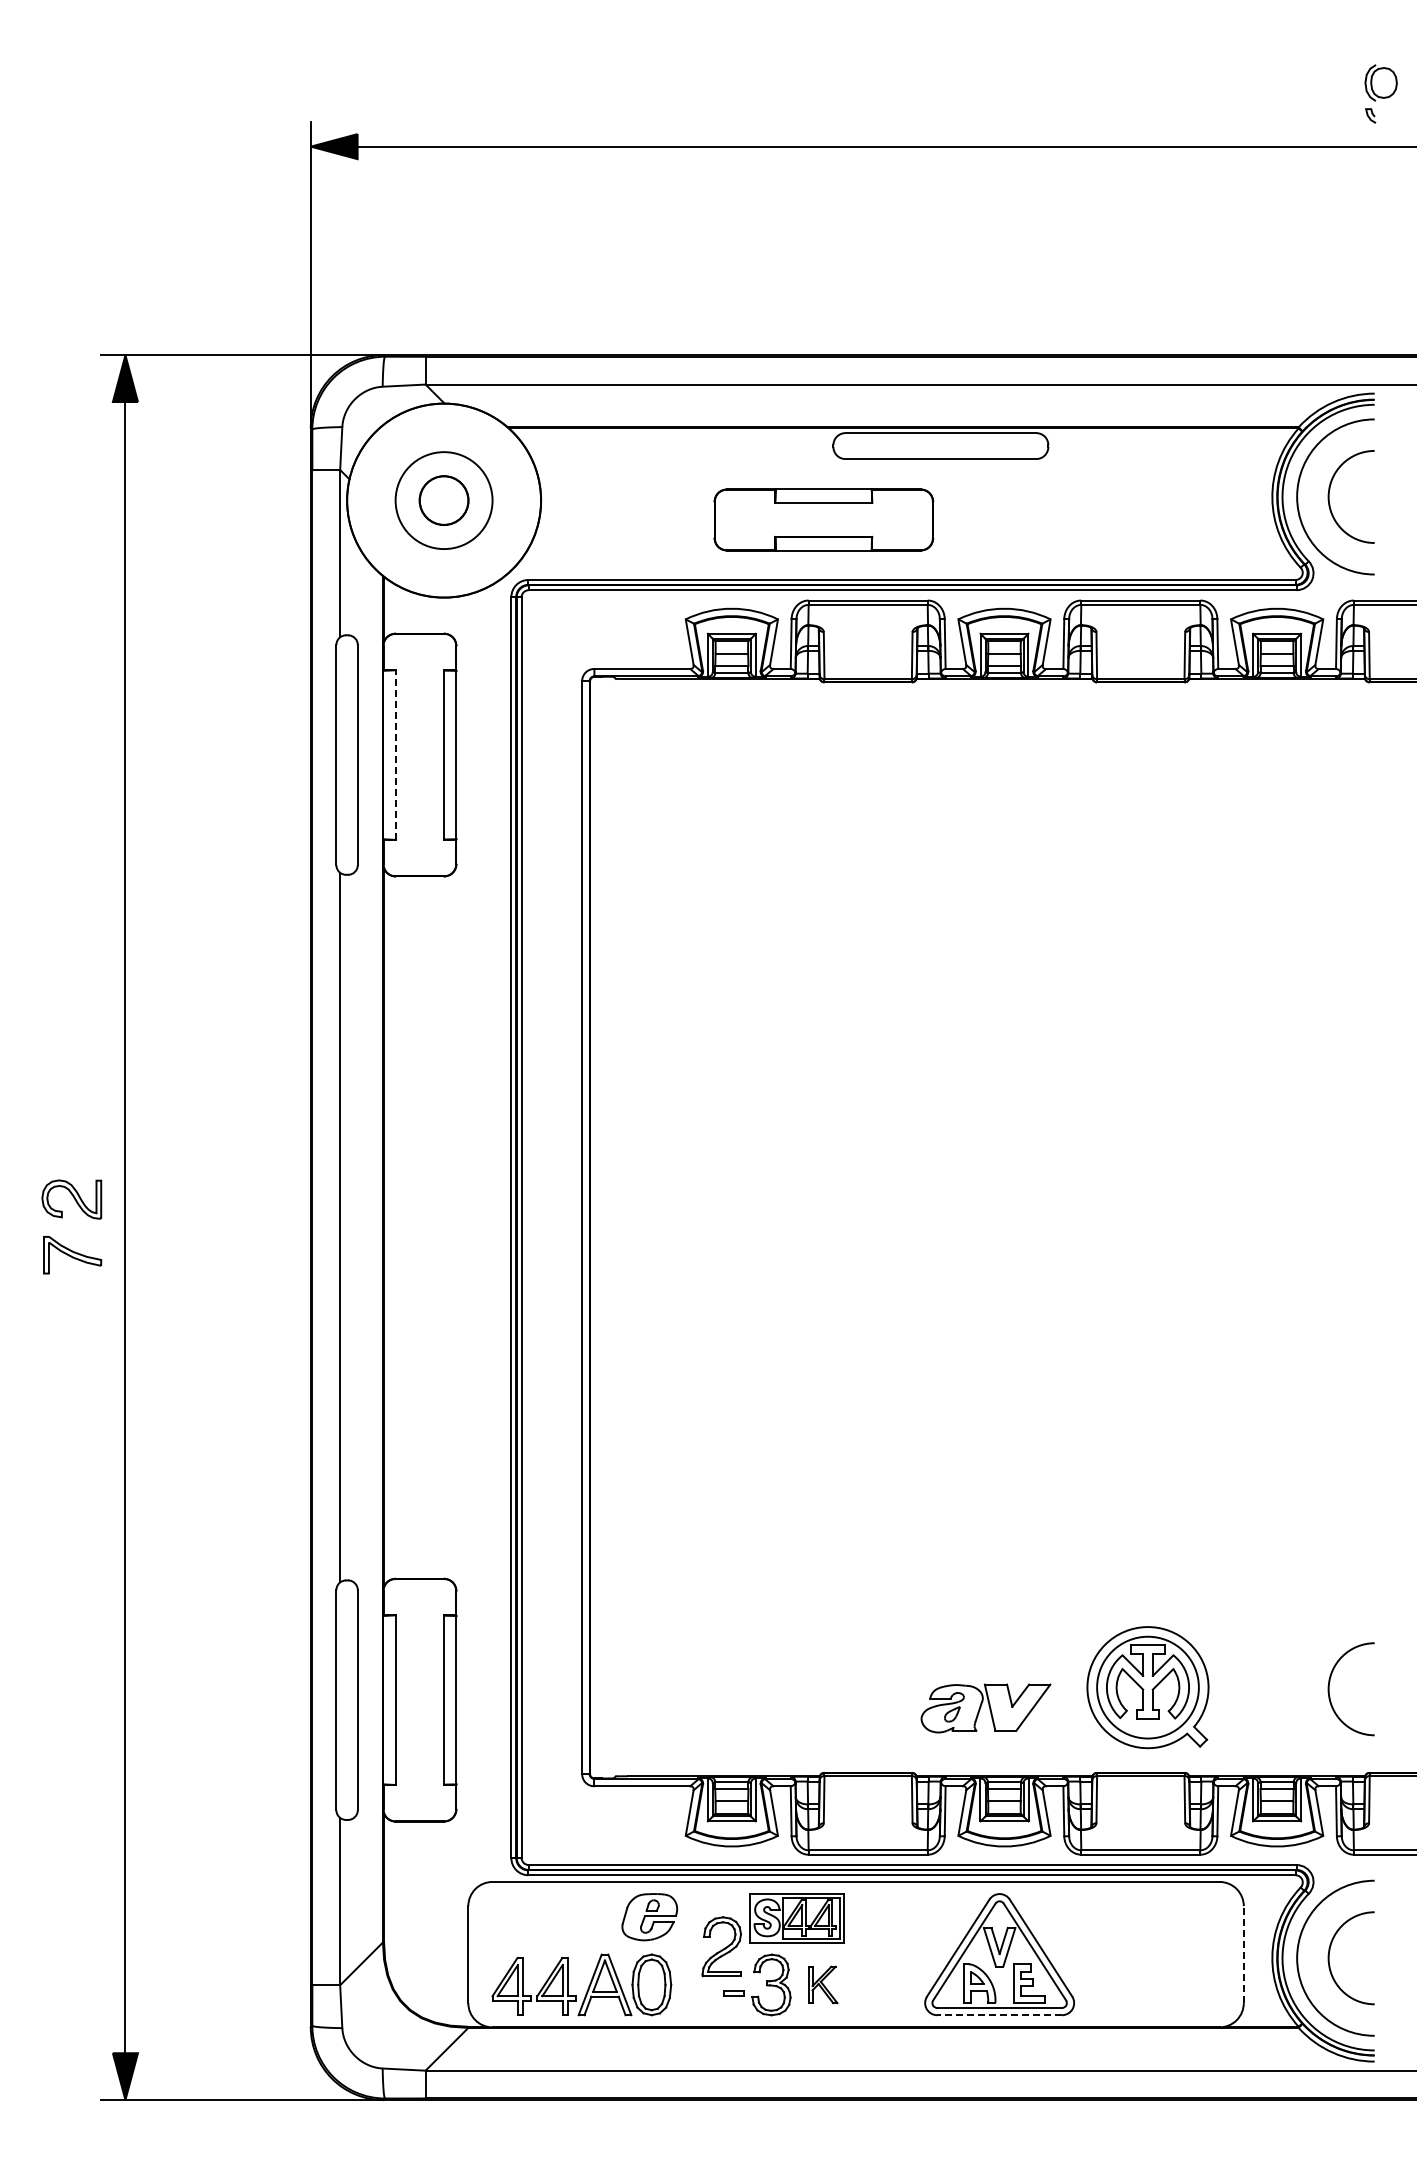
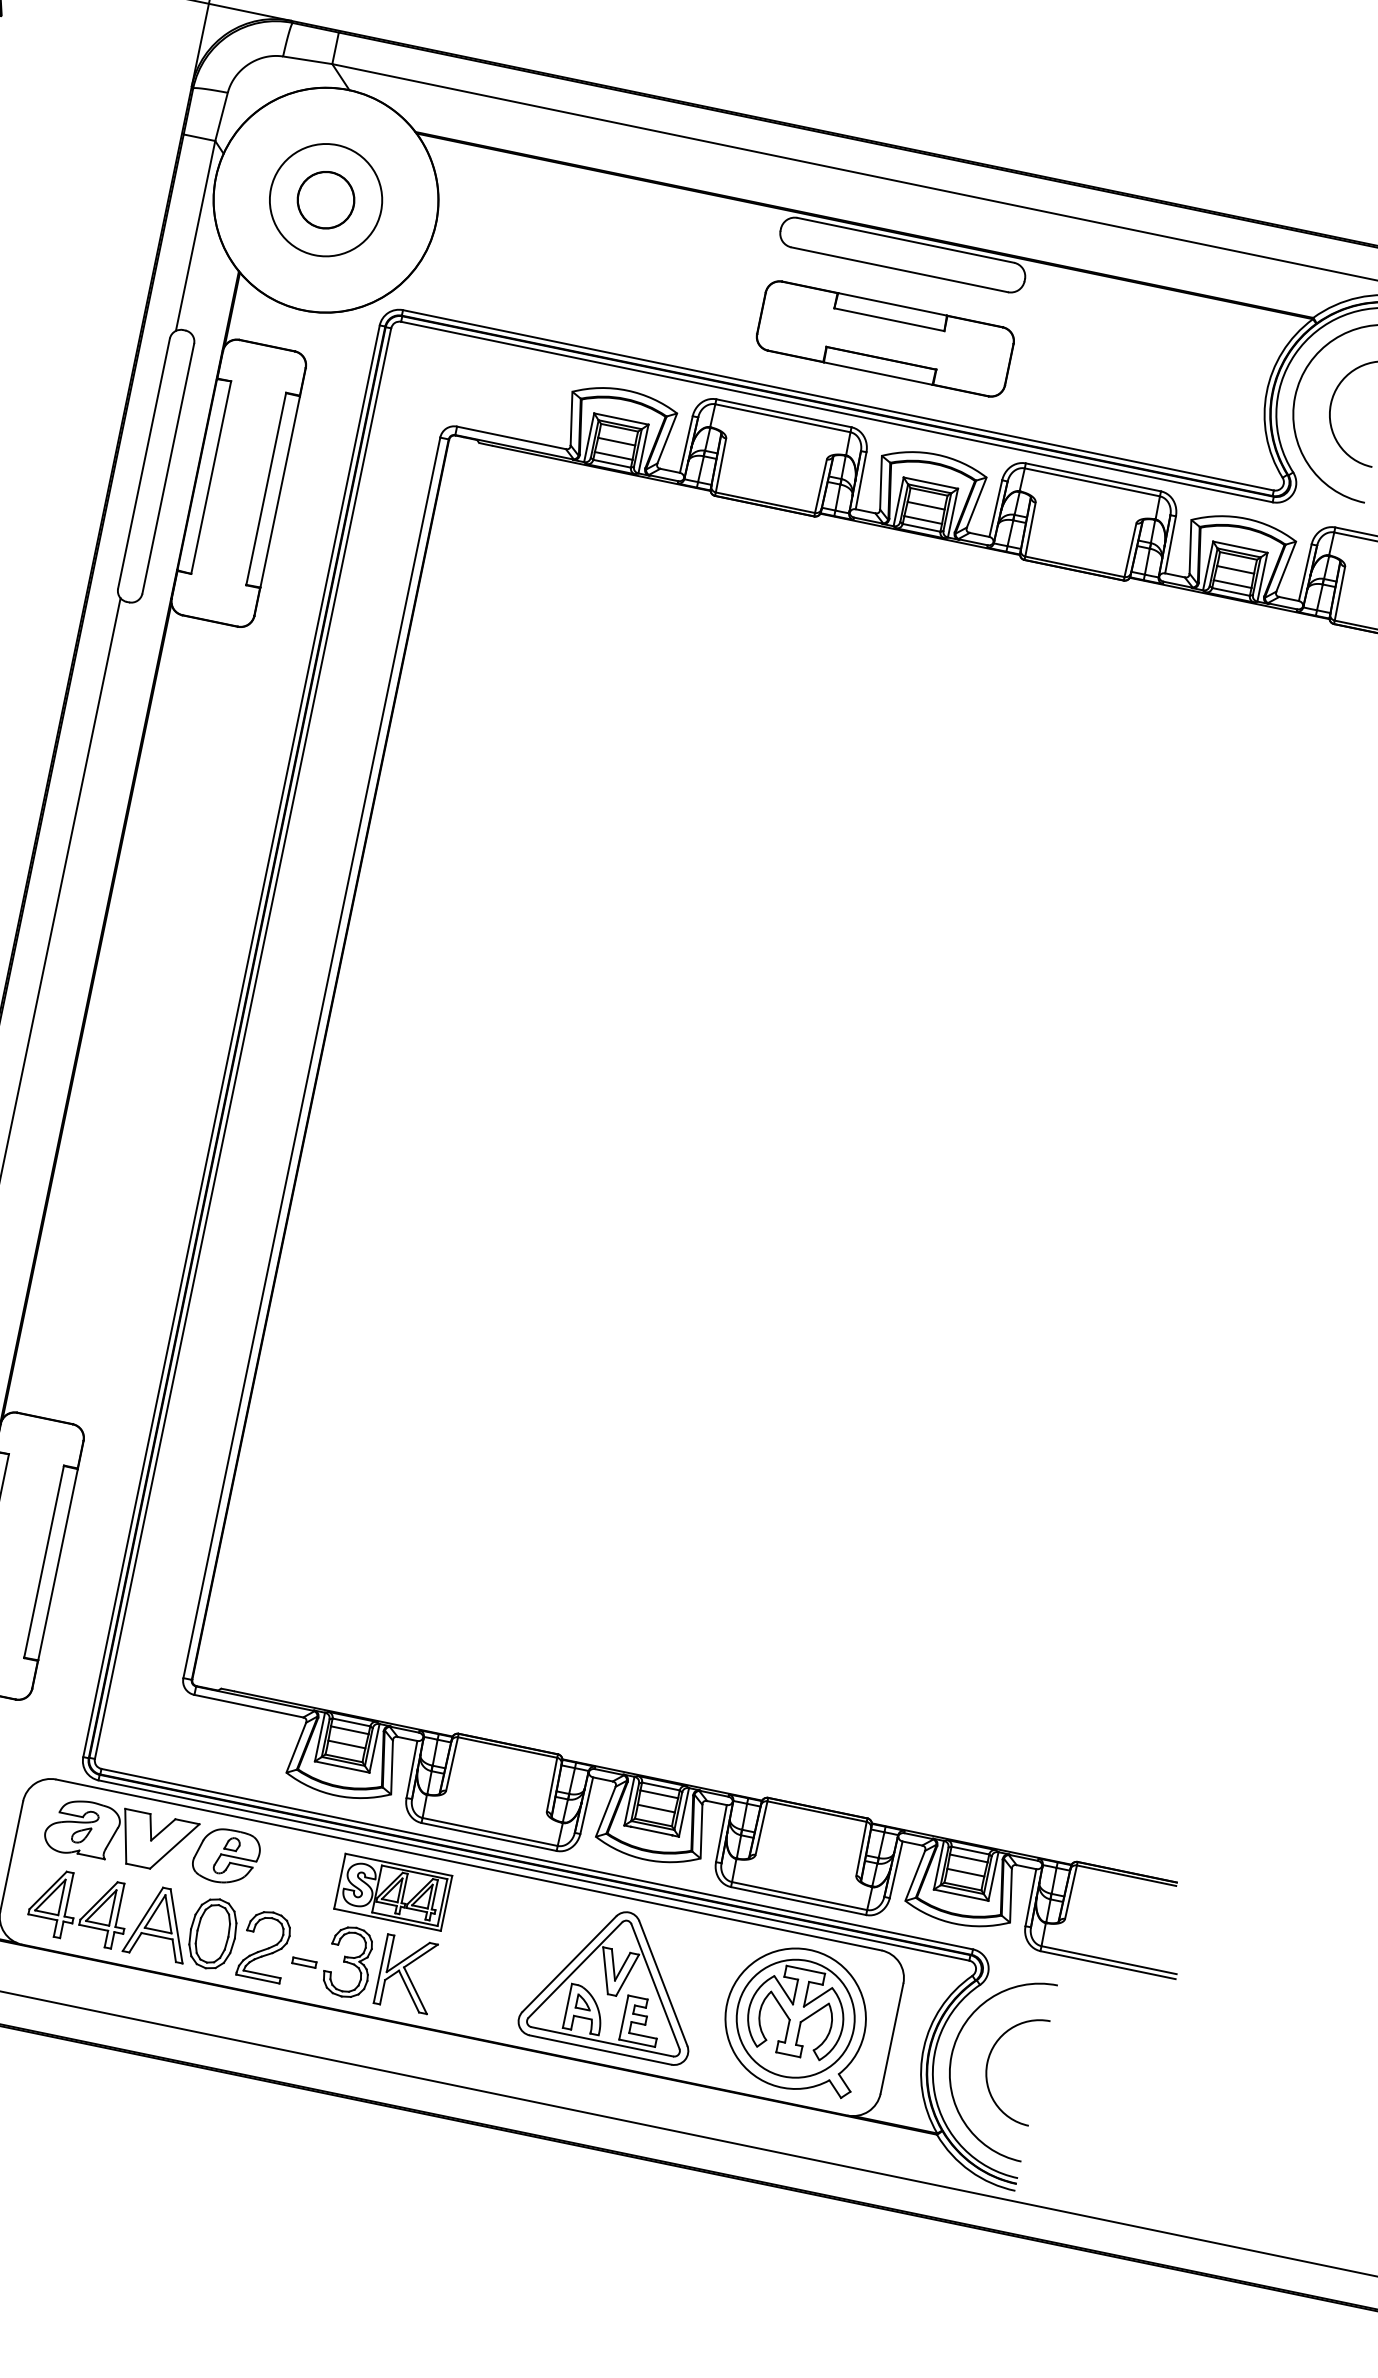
part: (823, 519) -> (885, 338), moved
line: (395, 755) -> (210, 478), dashed -> solid
part: (1147, 1687) -> (795, 2018), moved
arc: (1329, 1689) -> (1051, 1757), removed
part: (985, 1708) -> (120, 1836), moved
part: (721, 1946) -> (264, 1945), moved
line: (1243, 1954) -> (891, 2038), dashed -> solid
part: (823, 1984) -> (407, 1973), size x1.67
line: (999, 2015) -> (600, 2050), dashed -> solid

